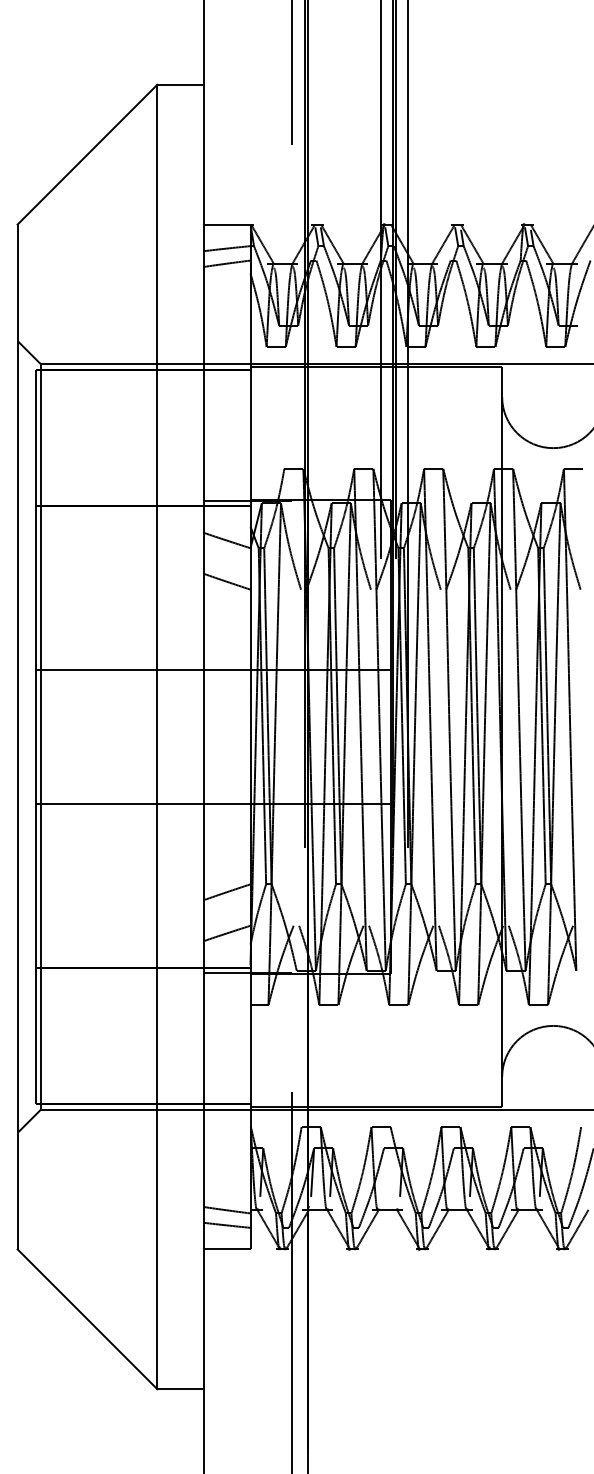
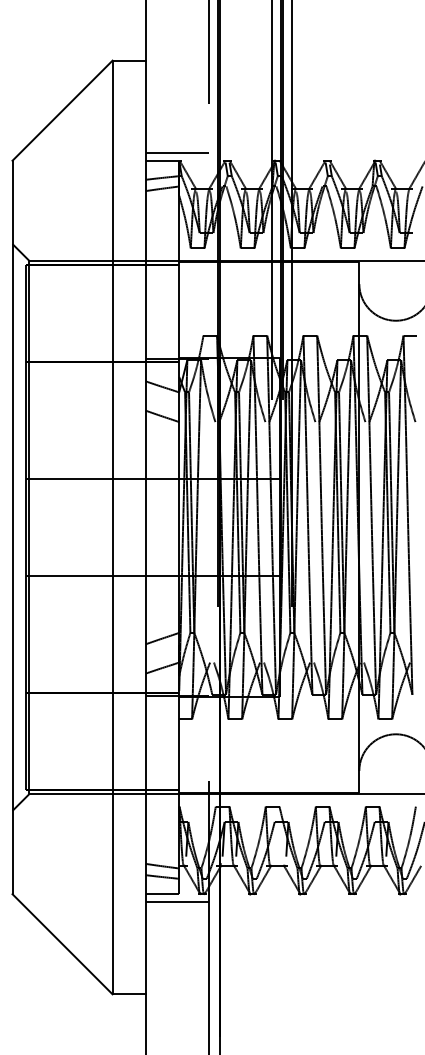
line: (248, 213) -> (177, 152), added
line: (248, 1260) -> (177, 902), added

